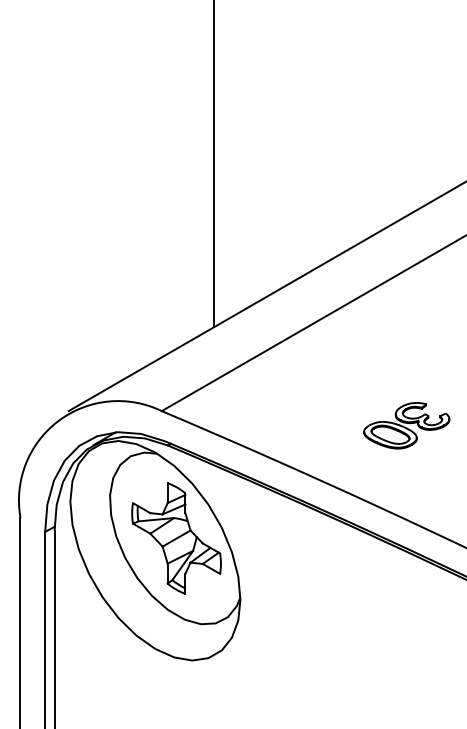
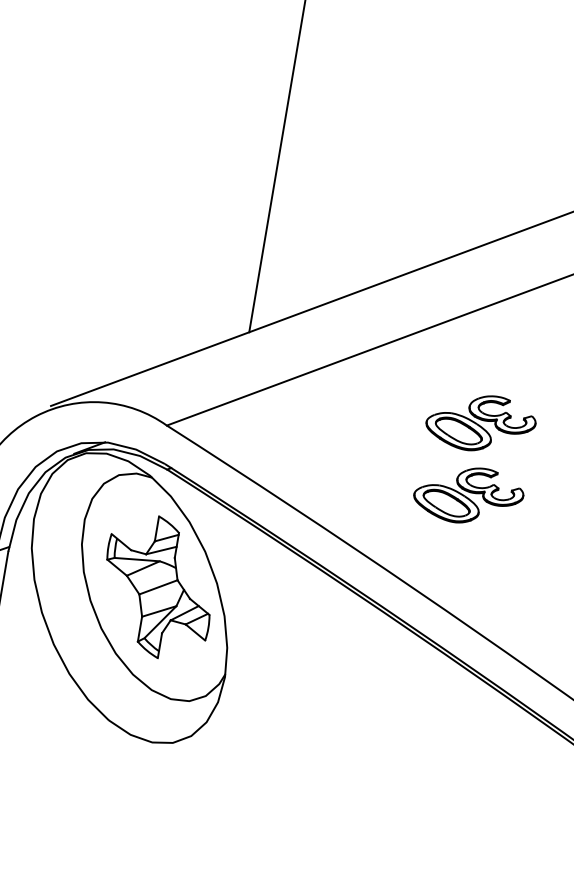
part: (406, 367) -> (480, 422), added

